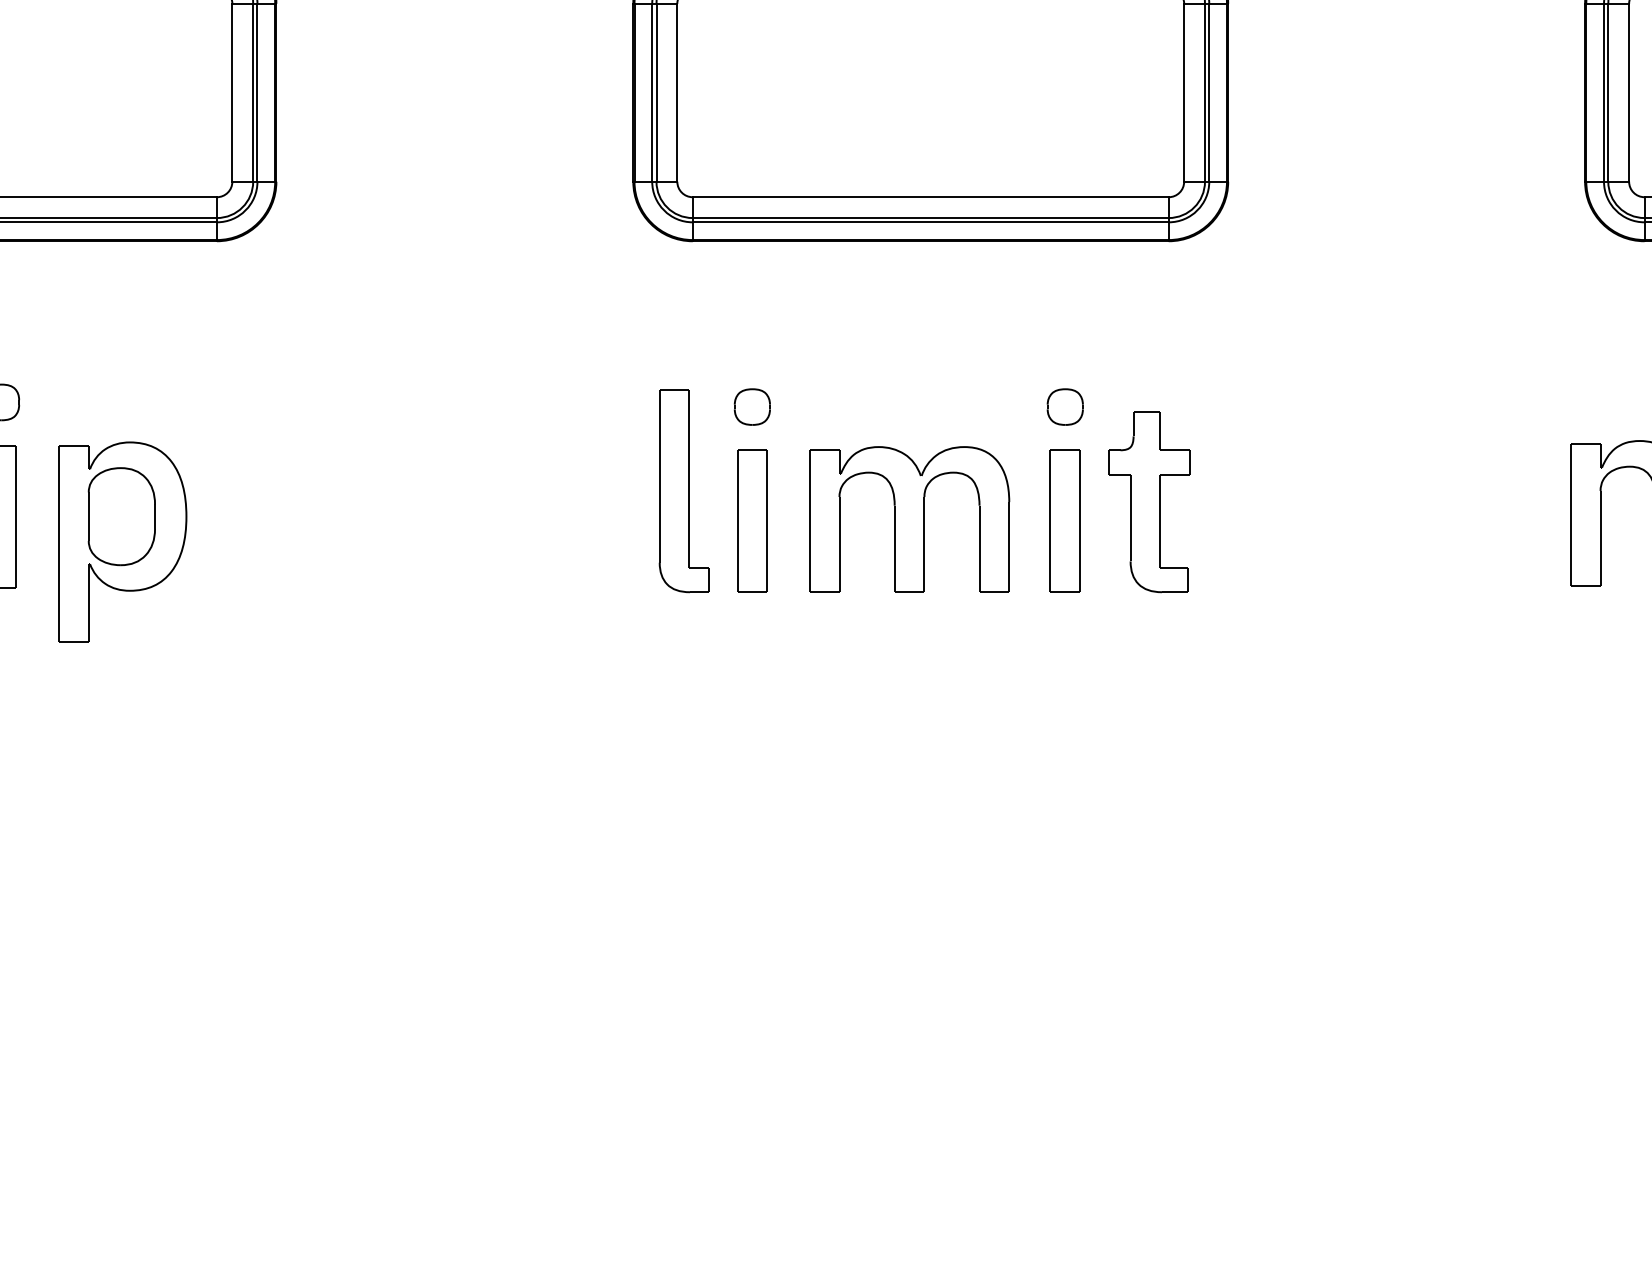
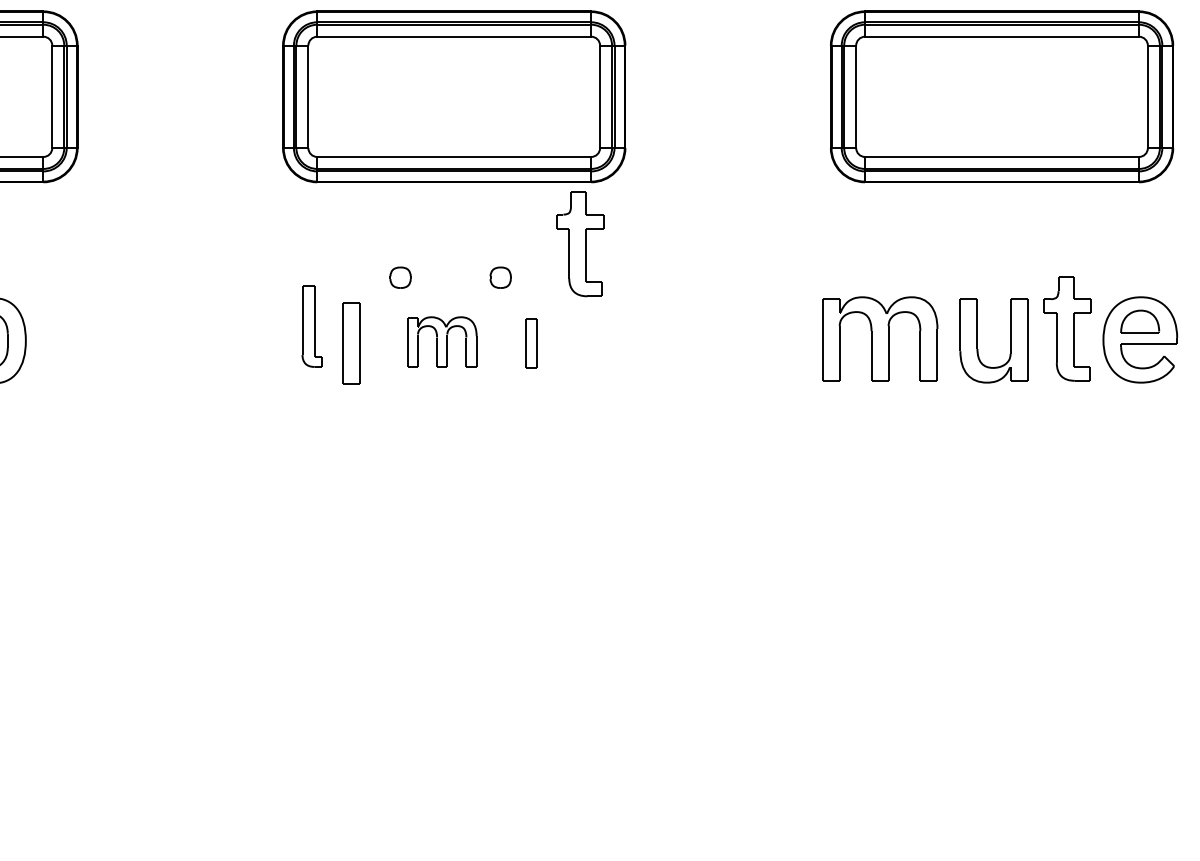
part: (752, 406) -> (400, 277), moved
part: (1064, 406) -> (500, 277), moved
part: (684, 491) -> (312, 326), size x0.7
part: (1150, 502) -> (580, 244), moved
part: (910, 517) -> (442, 341), size x0.6
part: (1064, 521) -> (531, 343), size x0.6

